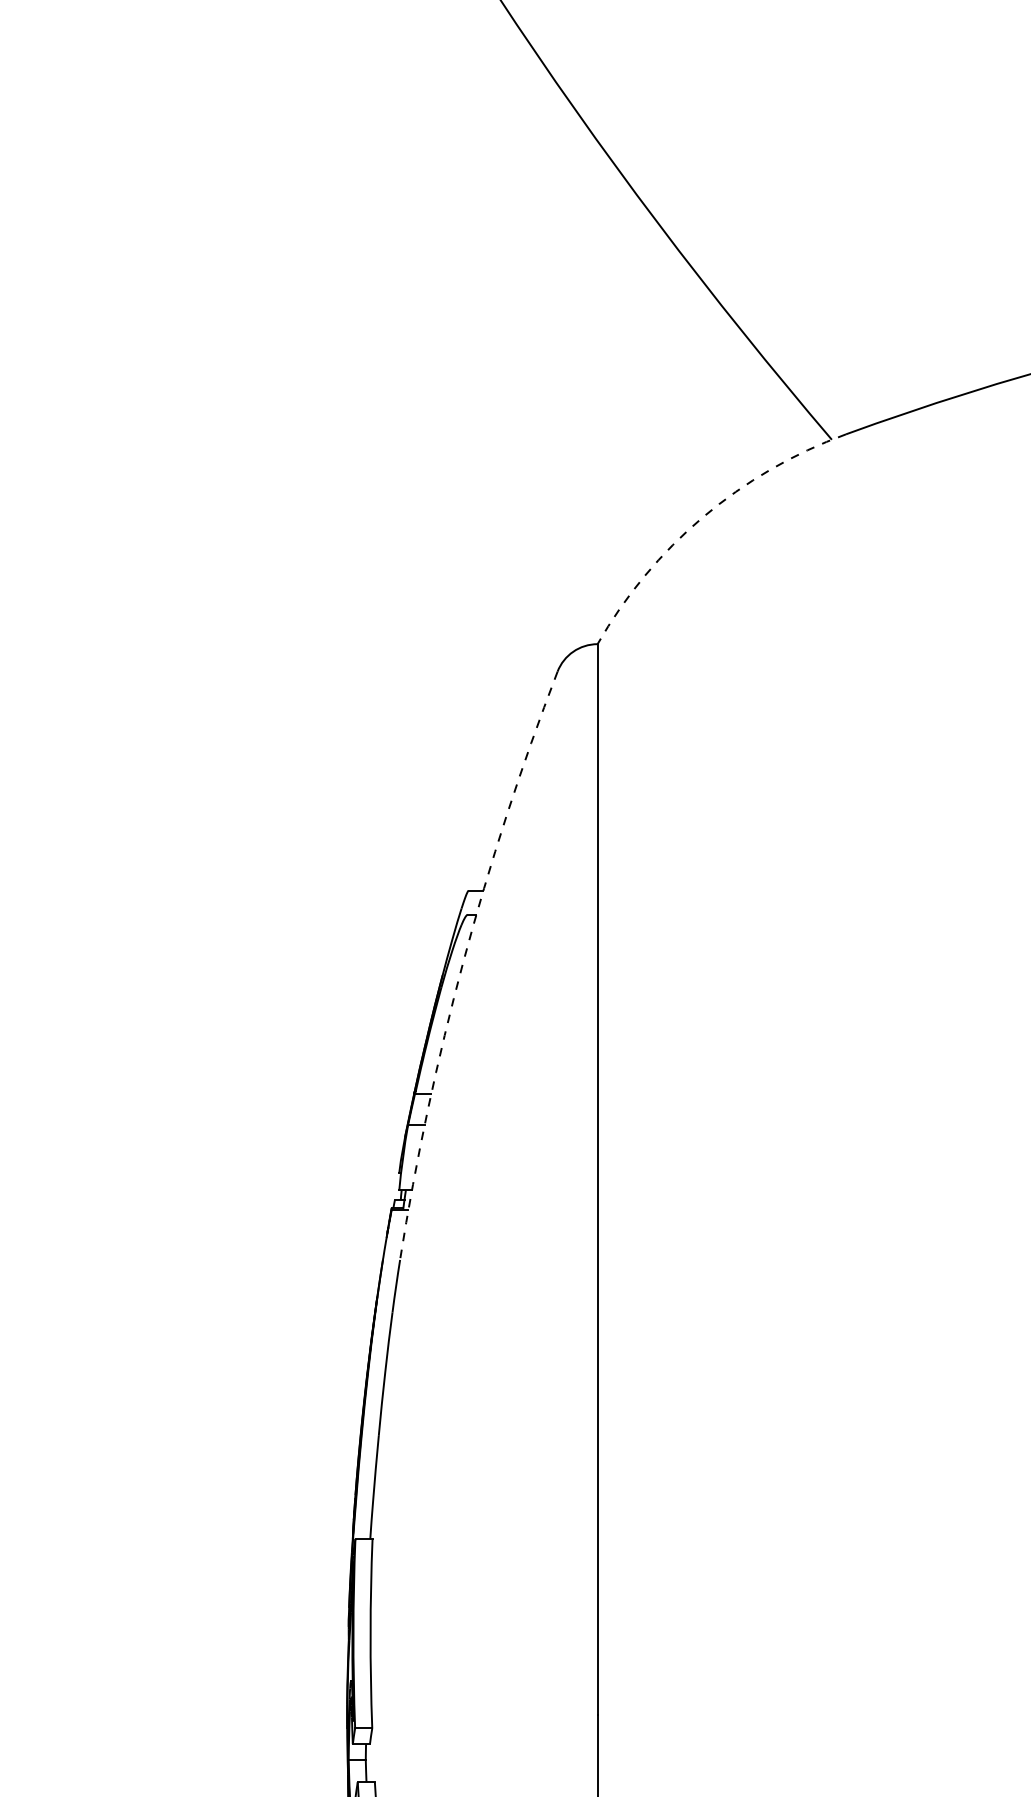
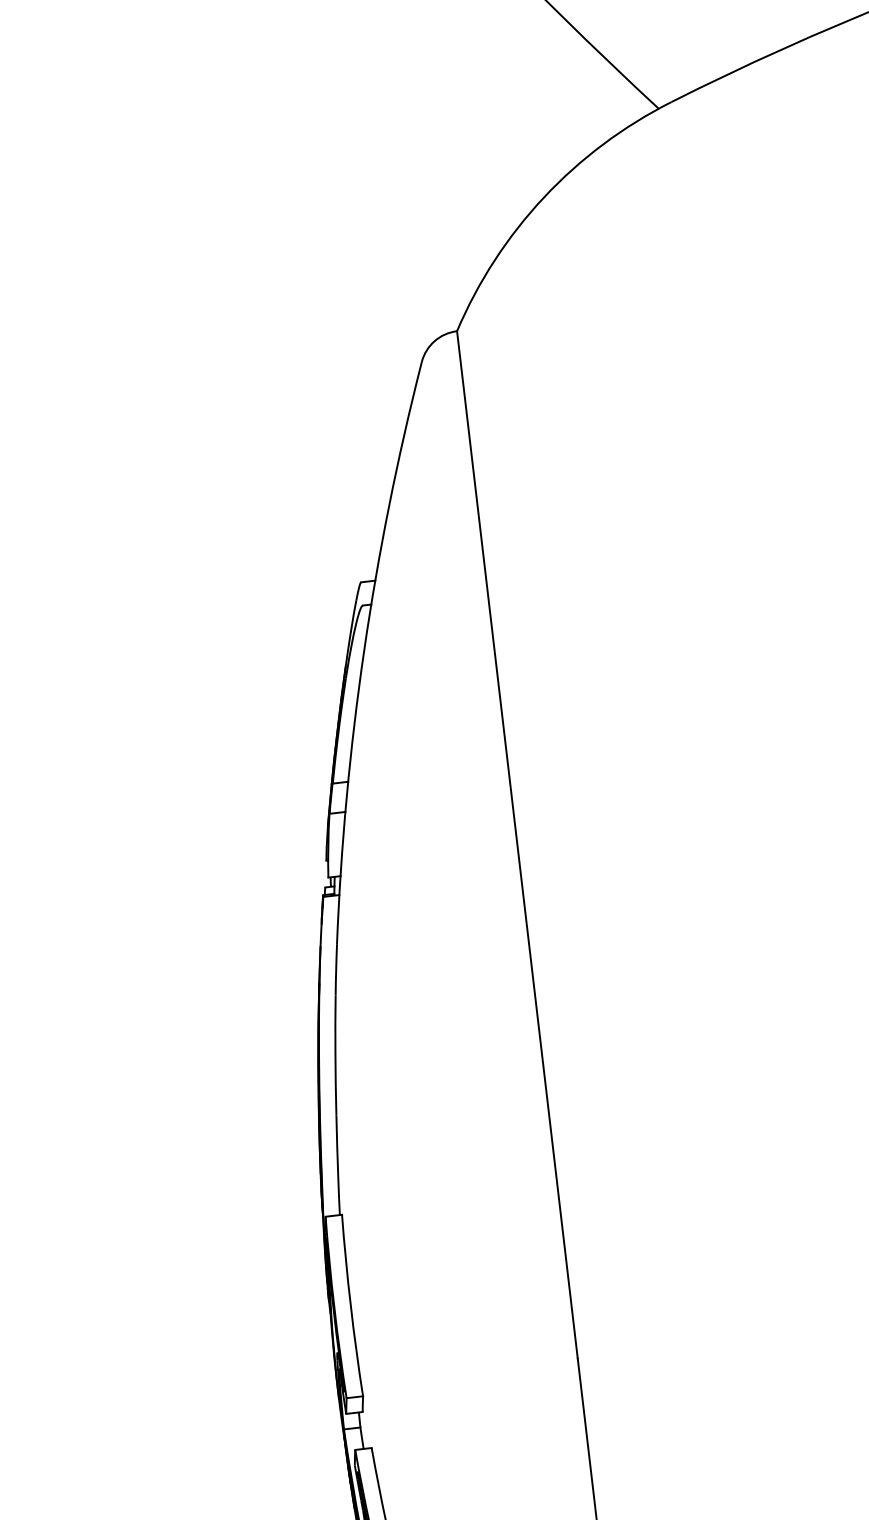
arc: (703, 517) -> (544, 197), dashed -> solid
arc: (463, 961) -> (364, 650), dashed -> solid

